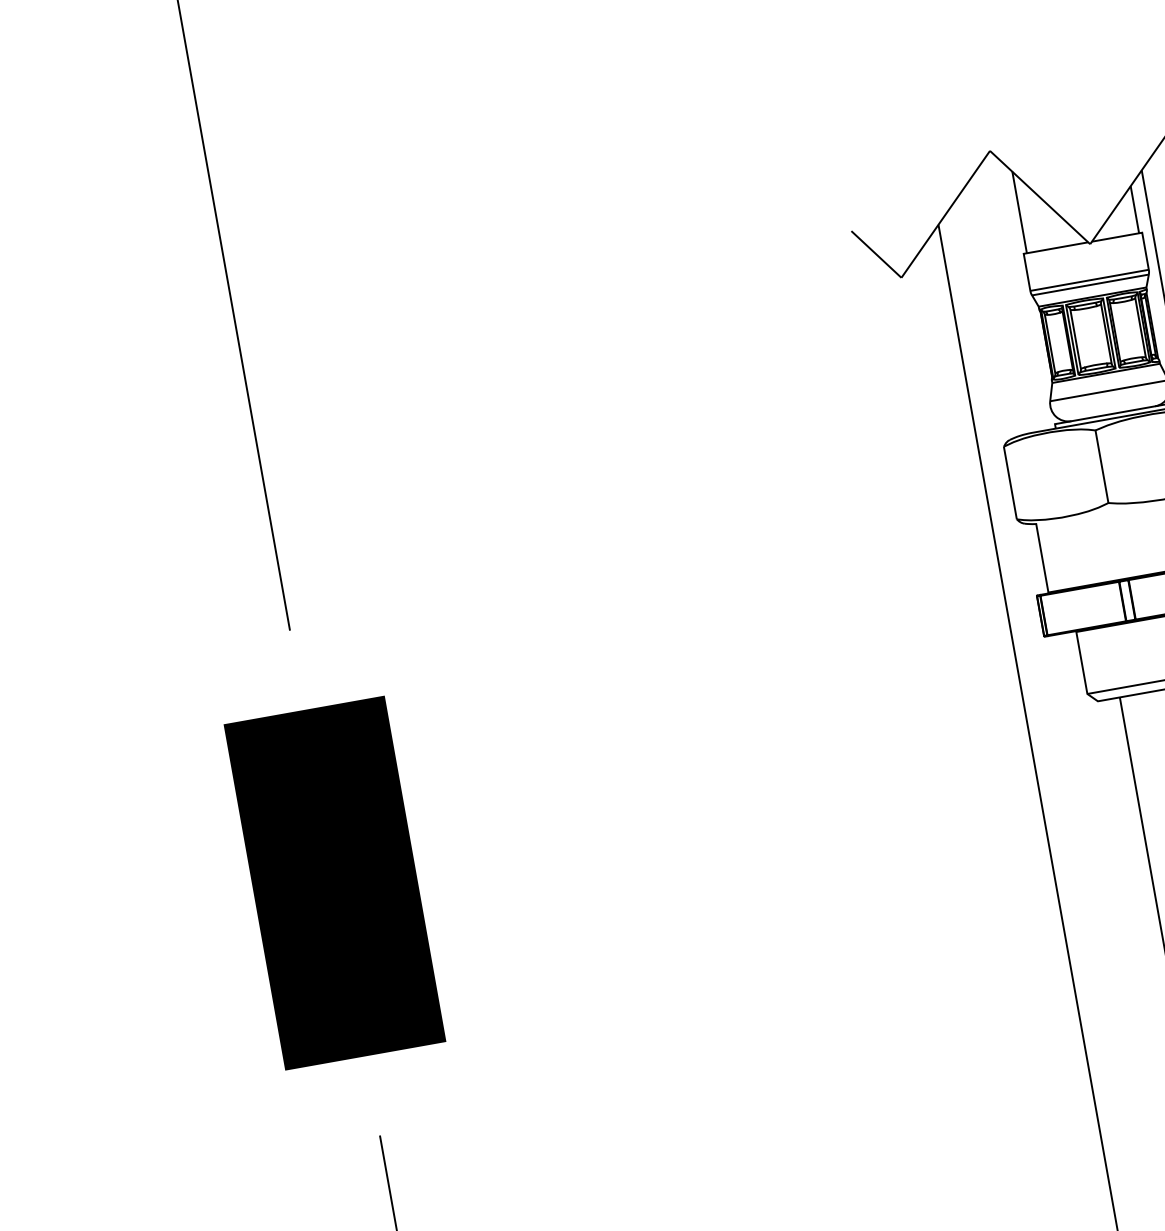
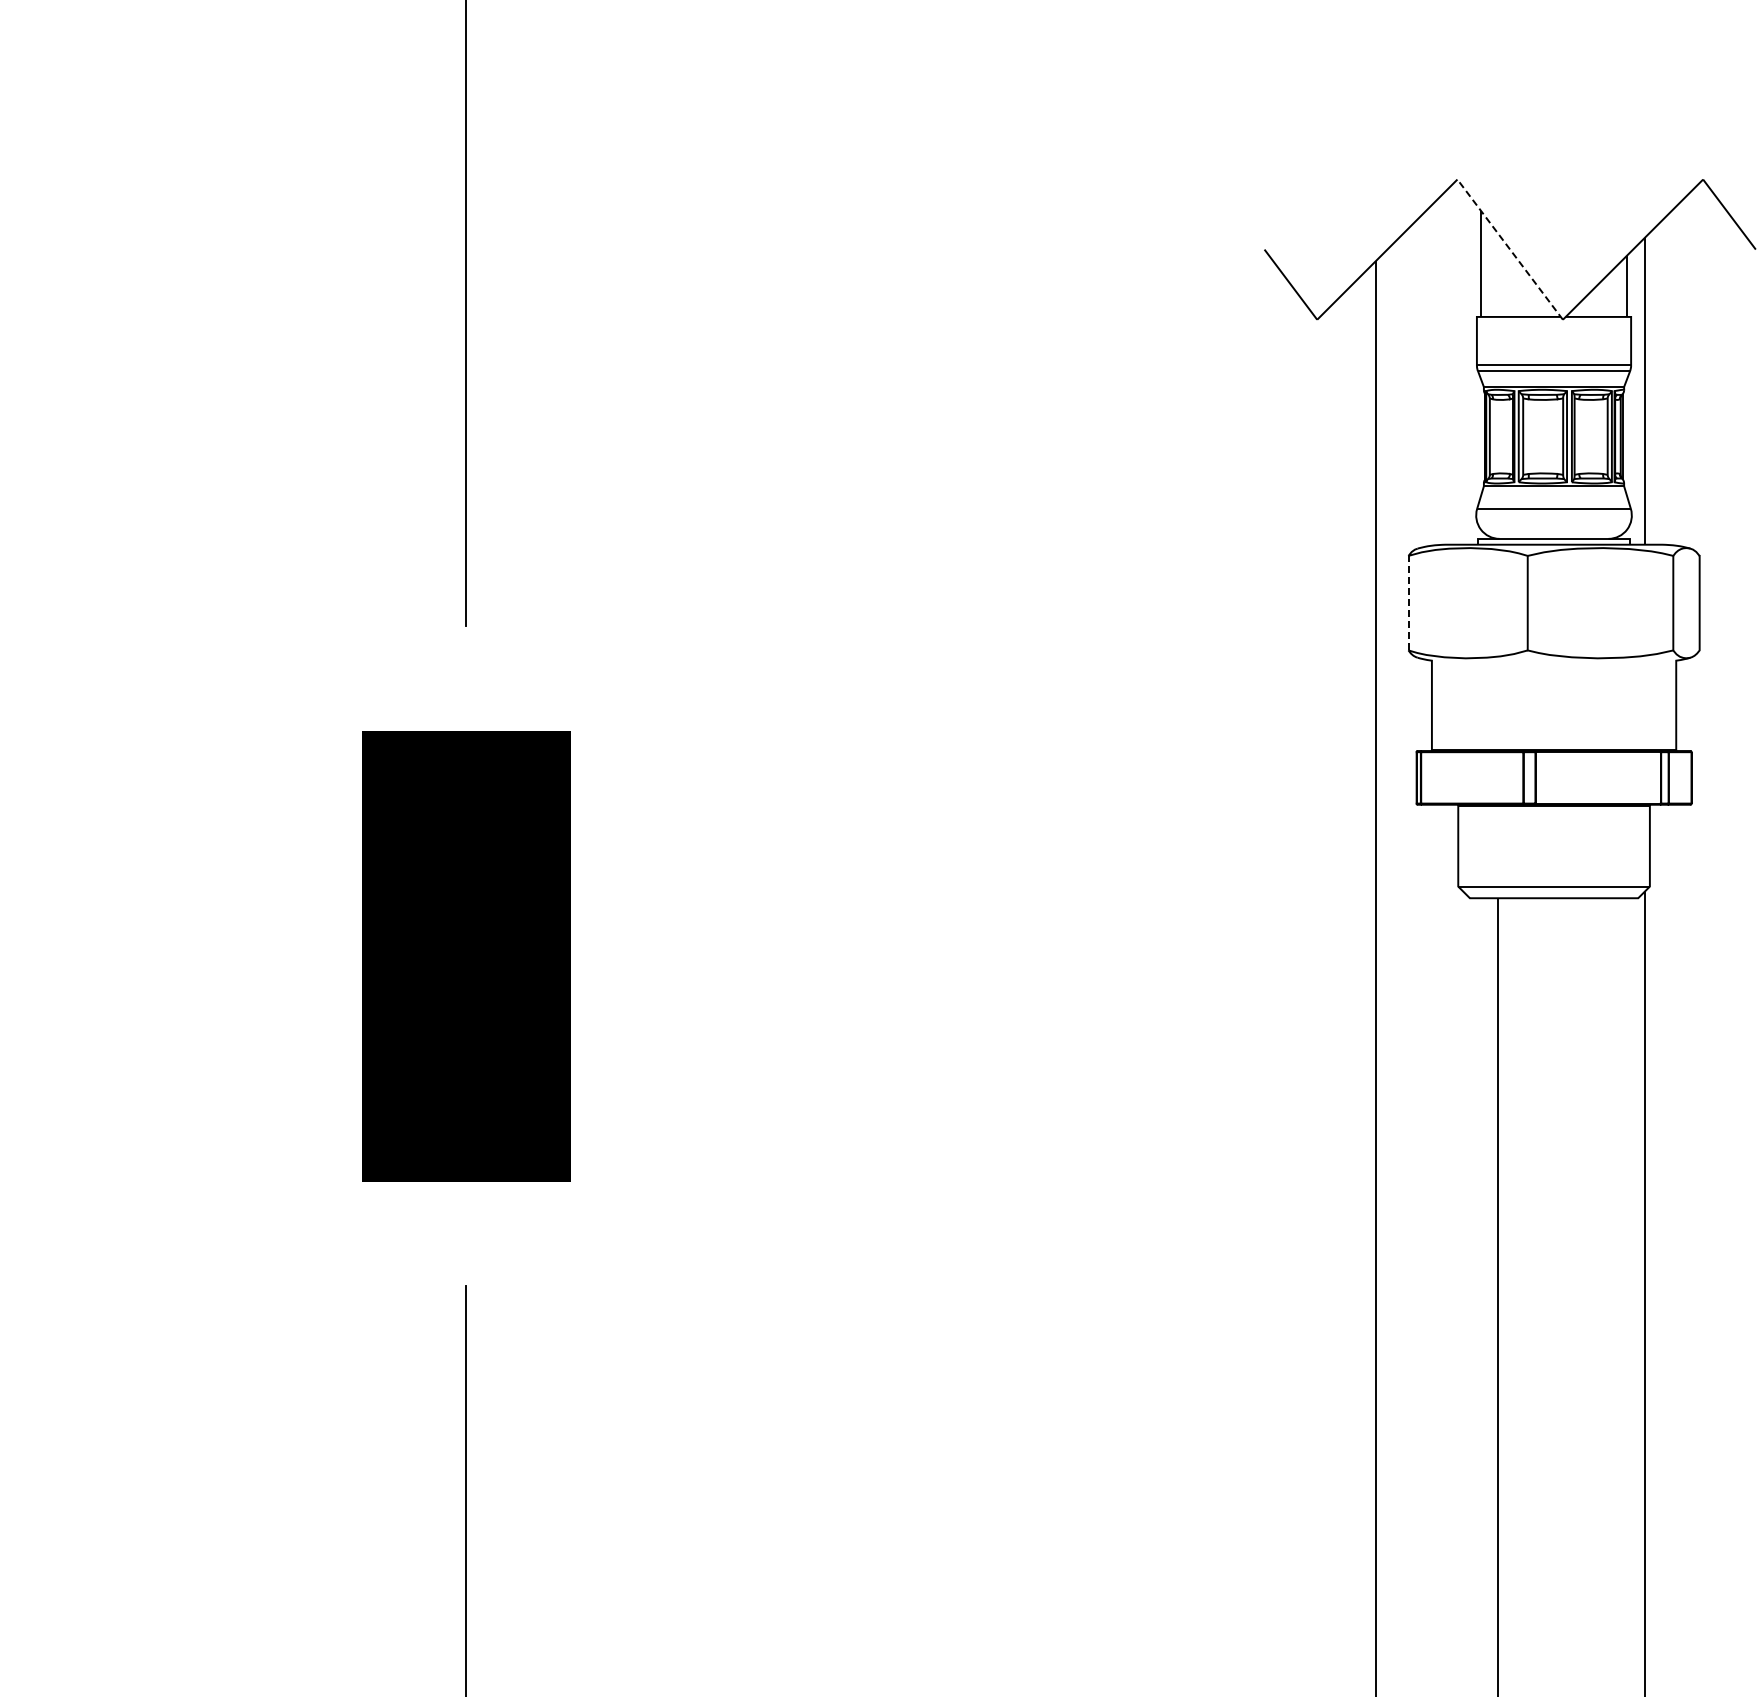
line: (1040, 197) -> (1510, 249), solid -> dashed
line: (1010, 482) -> (1408, 602), solid -> dashed

